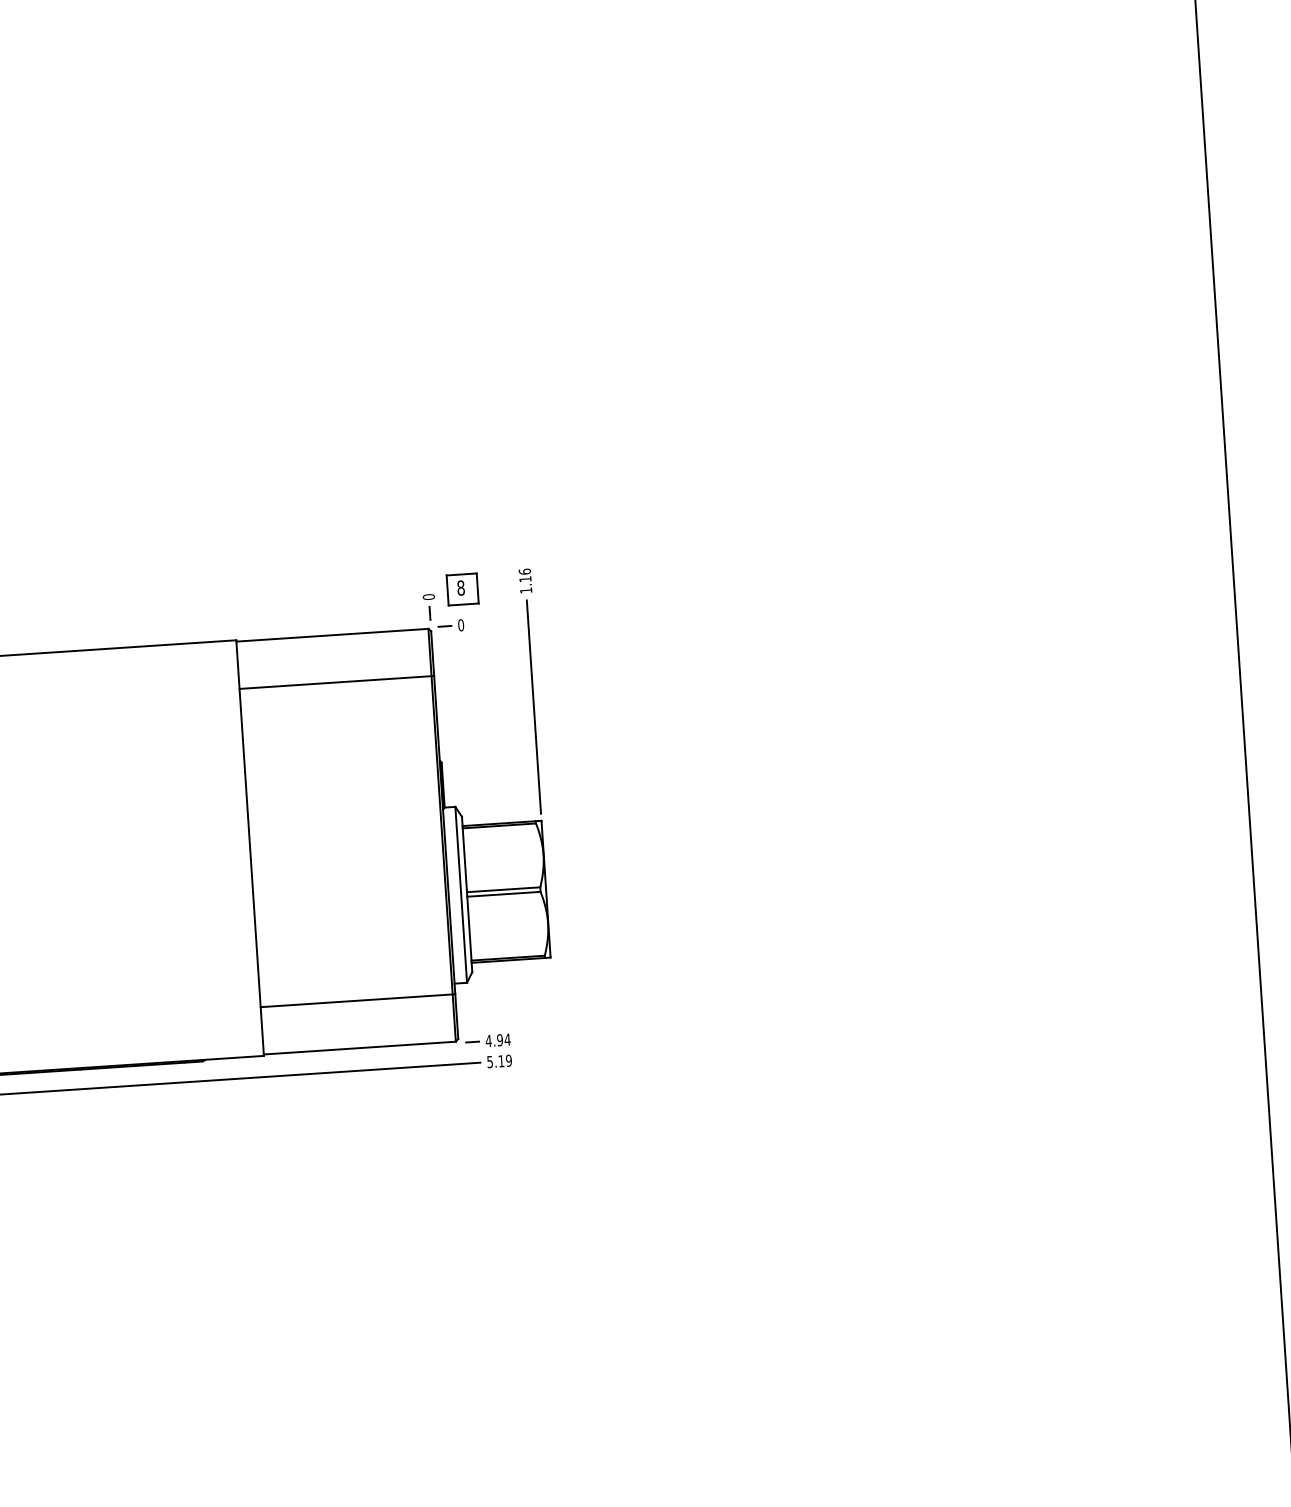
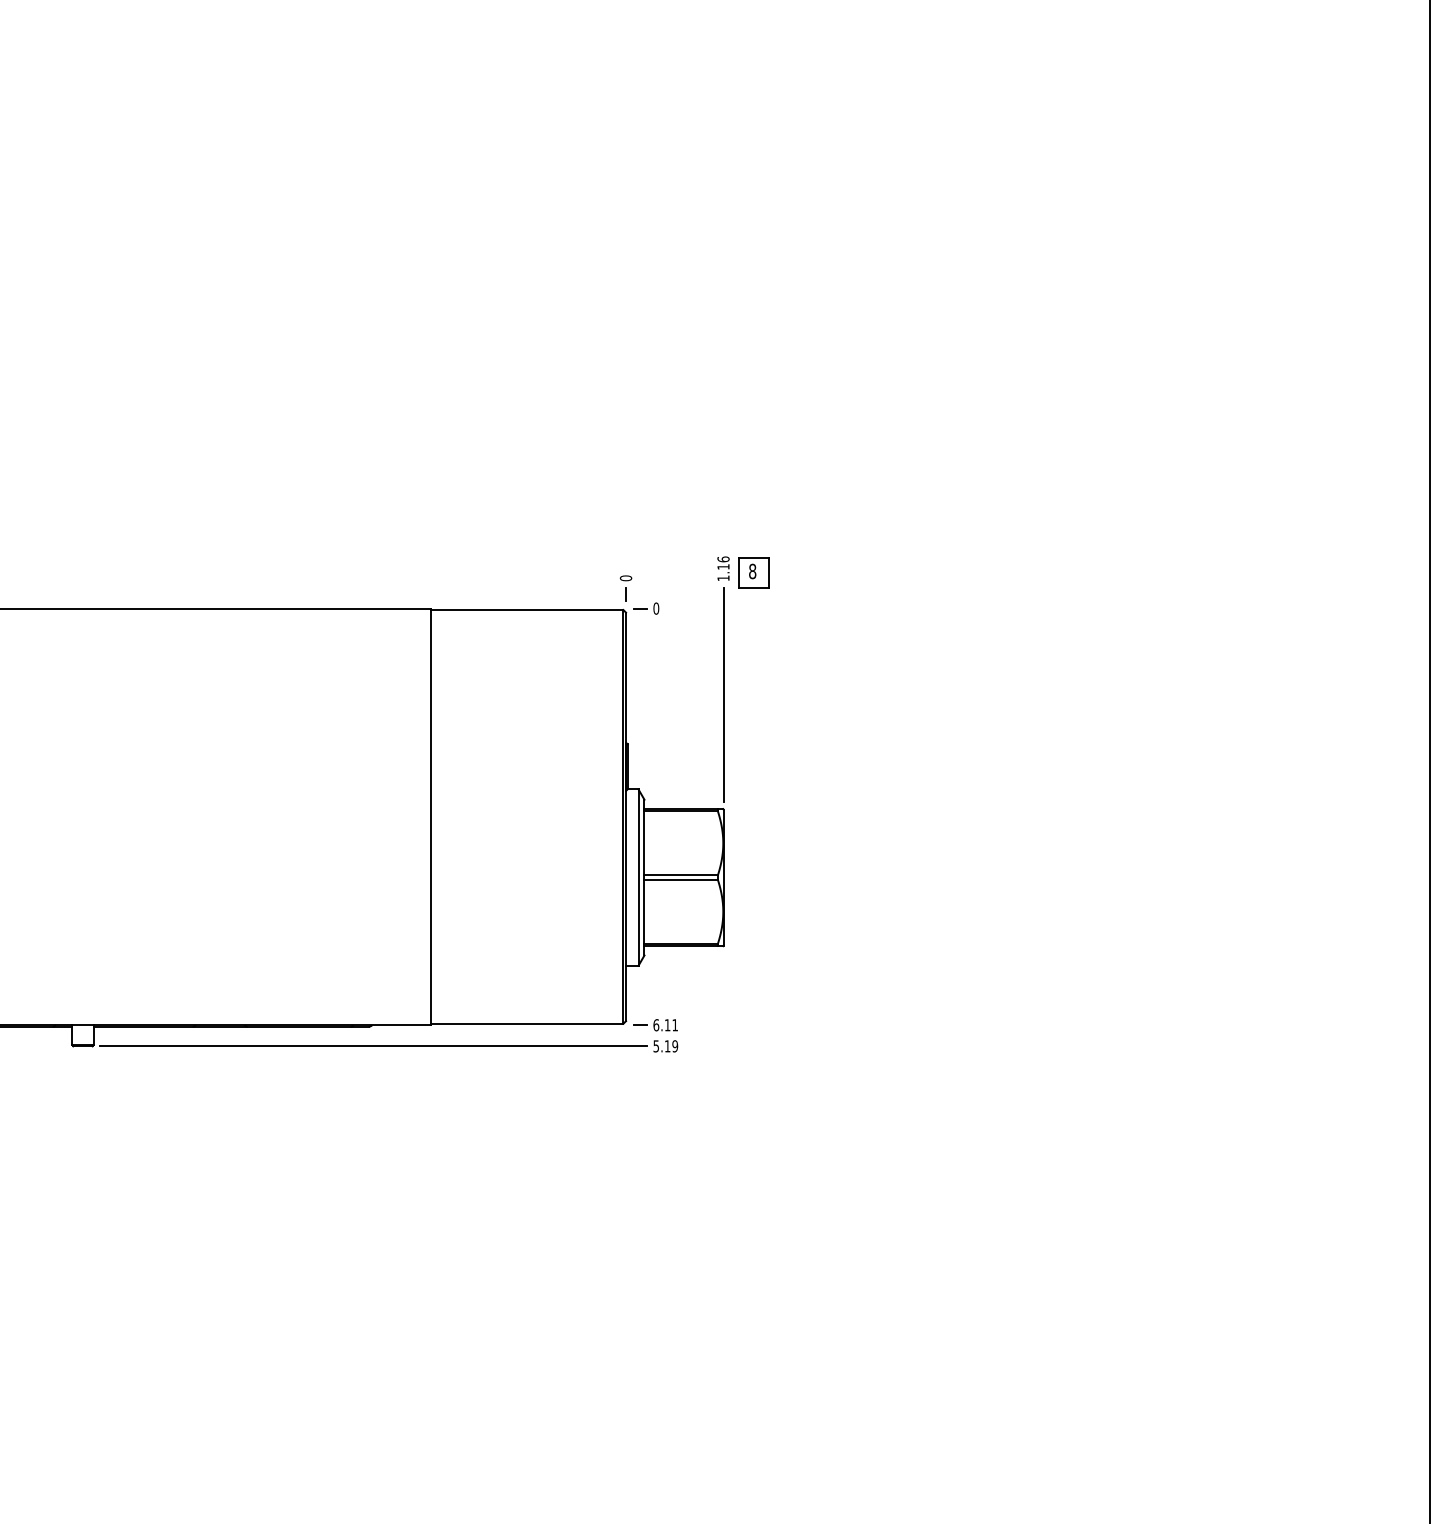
part: (461, 589) -> (753, 572), moved
line: (336, 682) -> (528, 657), removed
line: (357, 1000) -> (528, 976), removed
text: (497, 1040) -> (665, 1025), 4.94 -> 6.11

